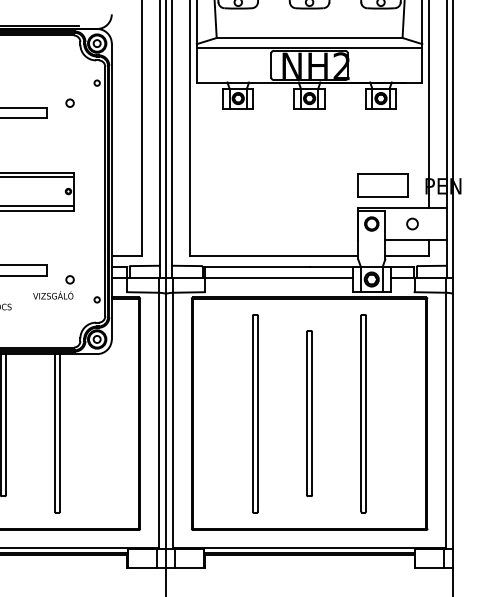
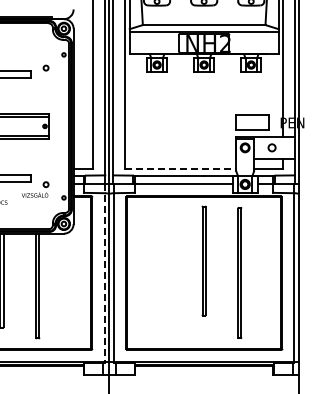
line: (275, 256) -> (181, 169), solid -> dashed
part: (308, 412) -> (203, 260), moved
line: (158, 414) -> (104, 273), solid -> dashed
line: (254, 414) -> (167, 273), removed

